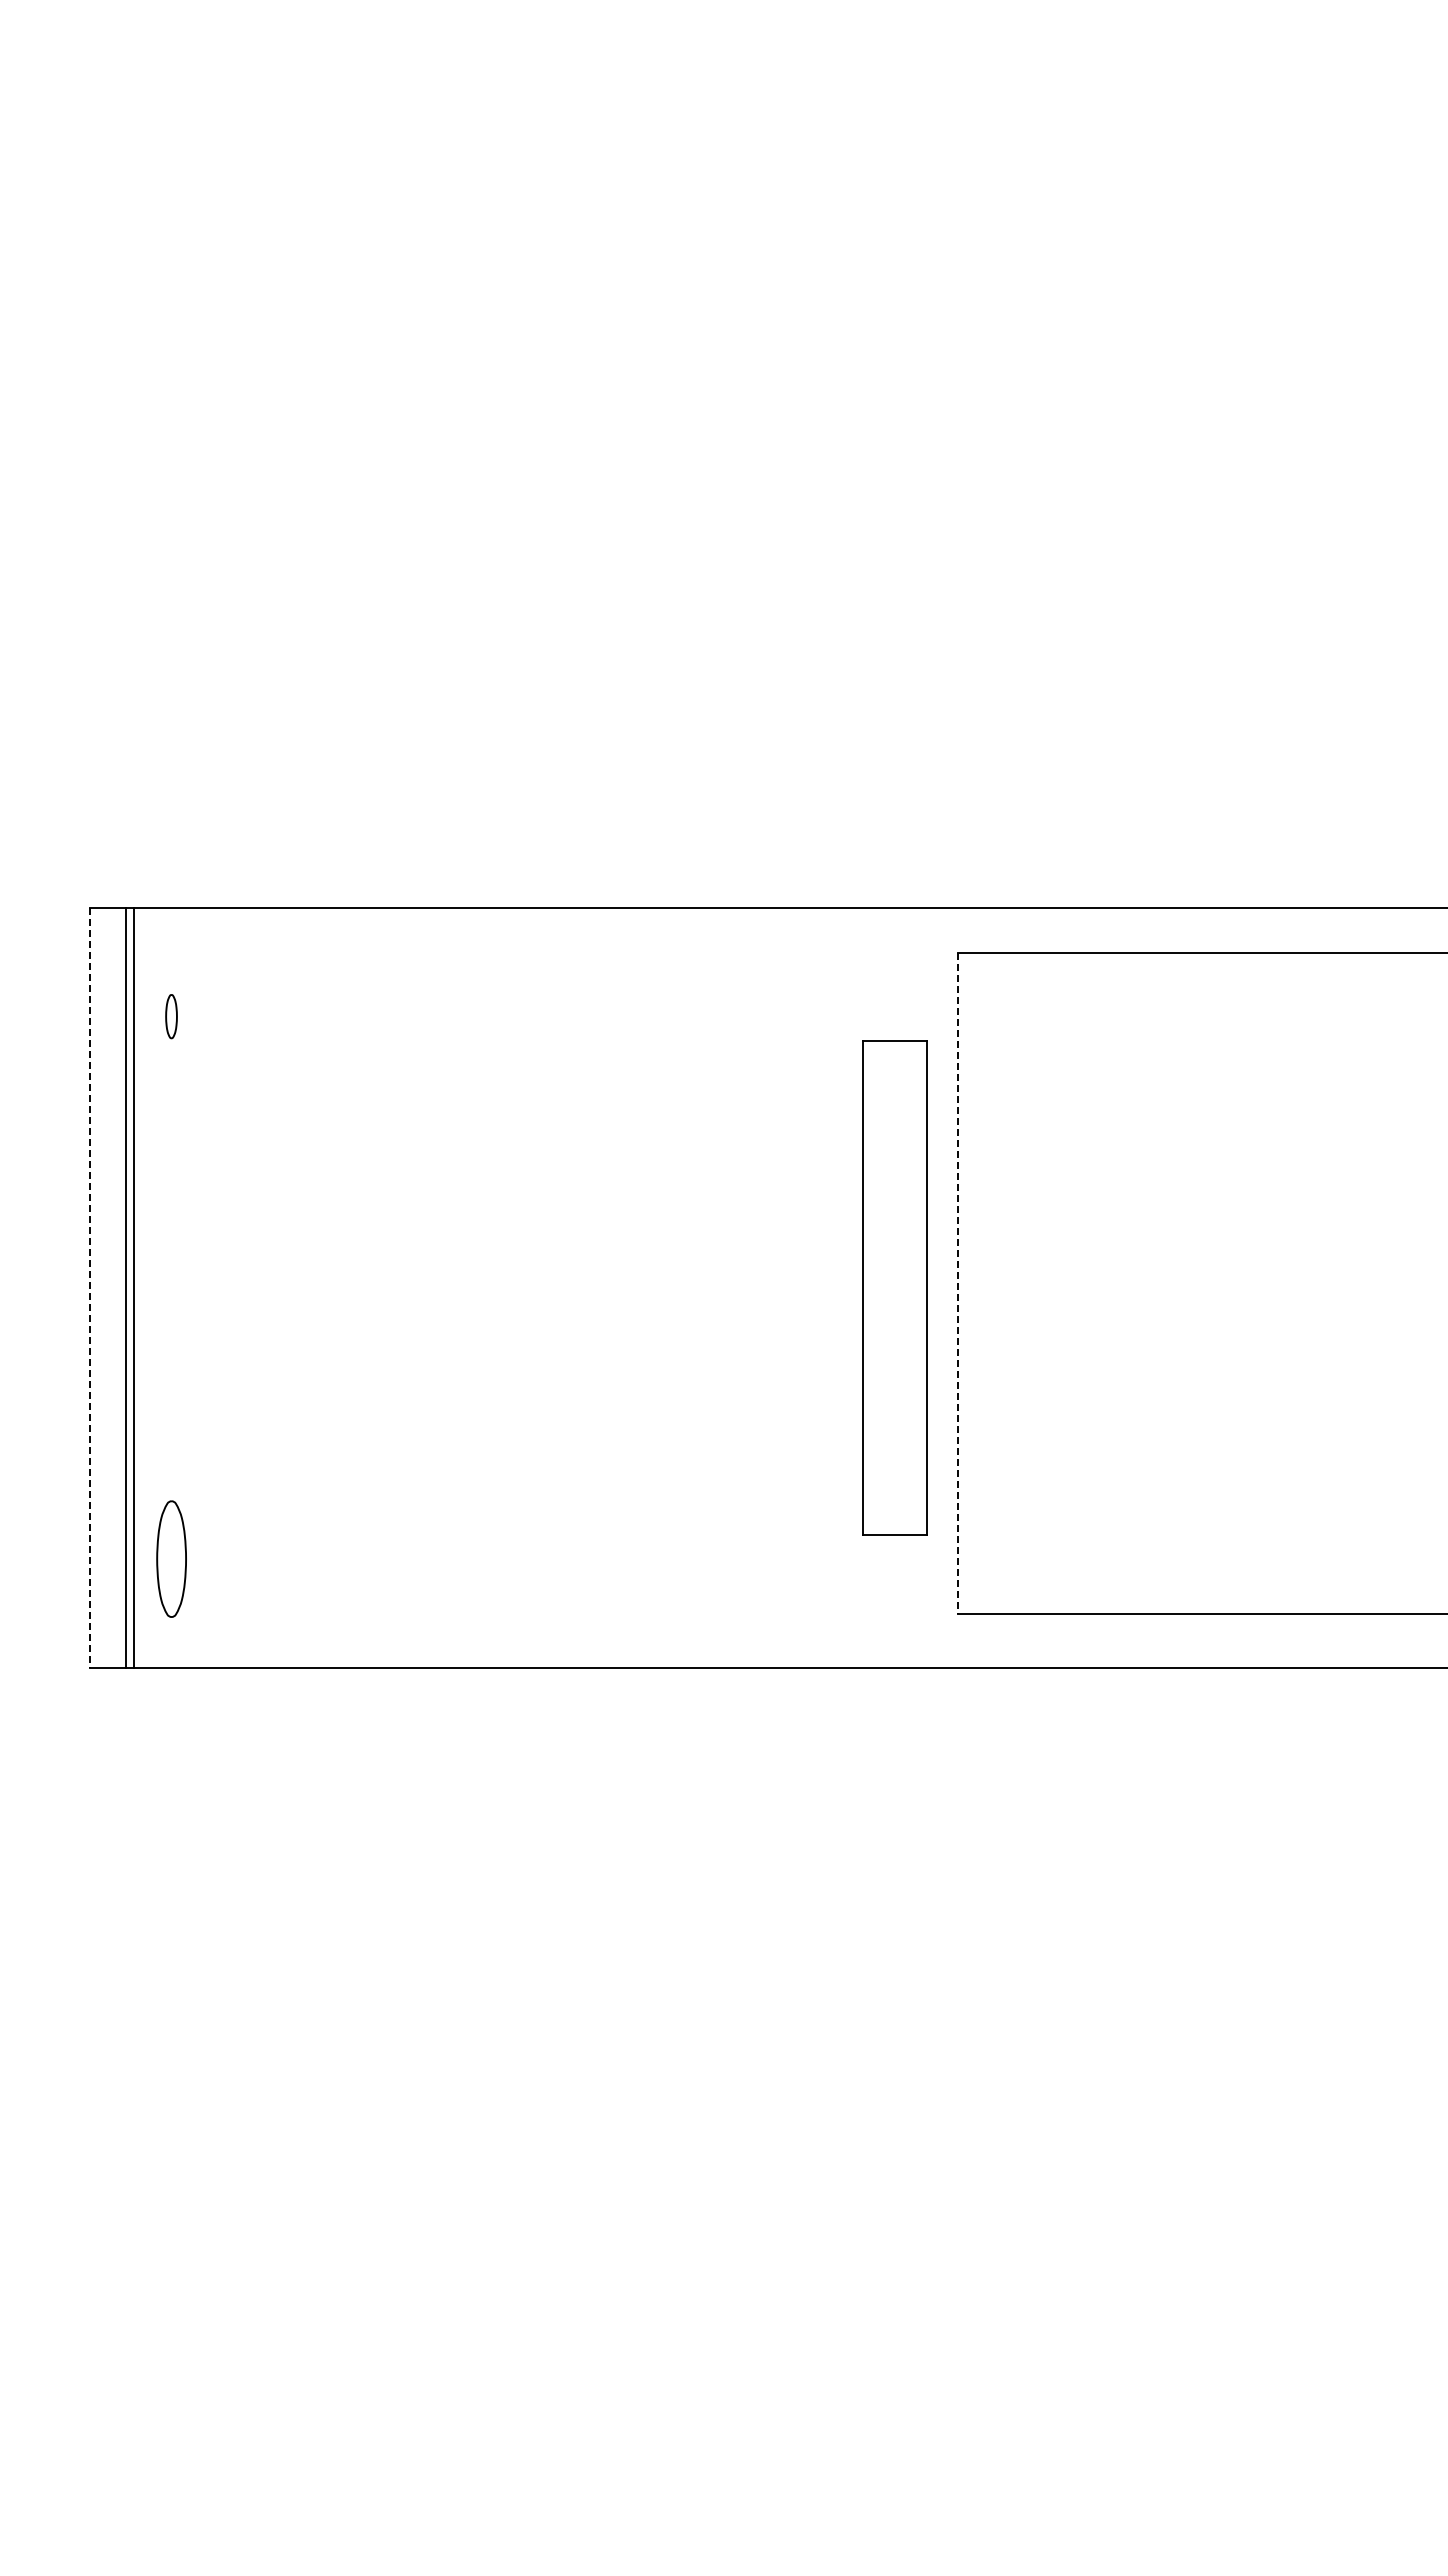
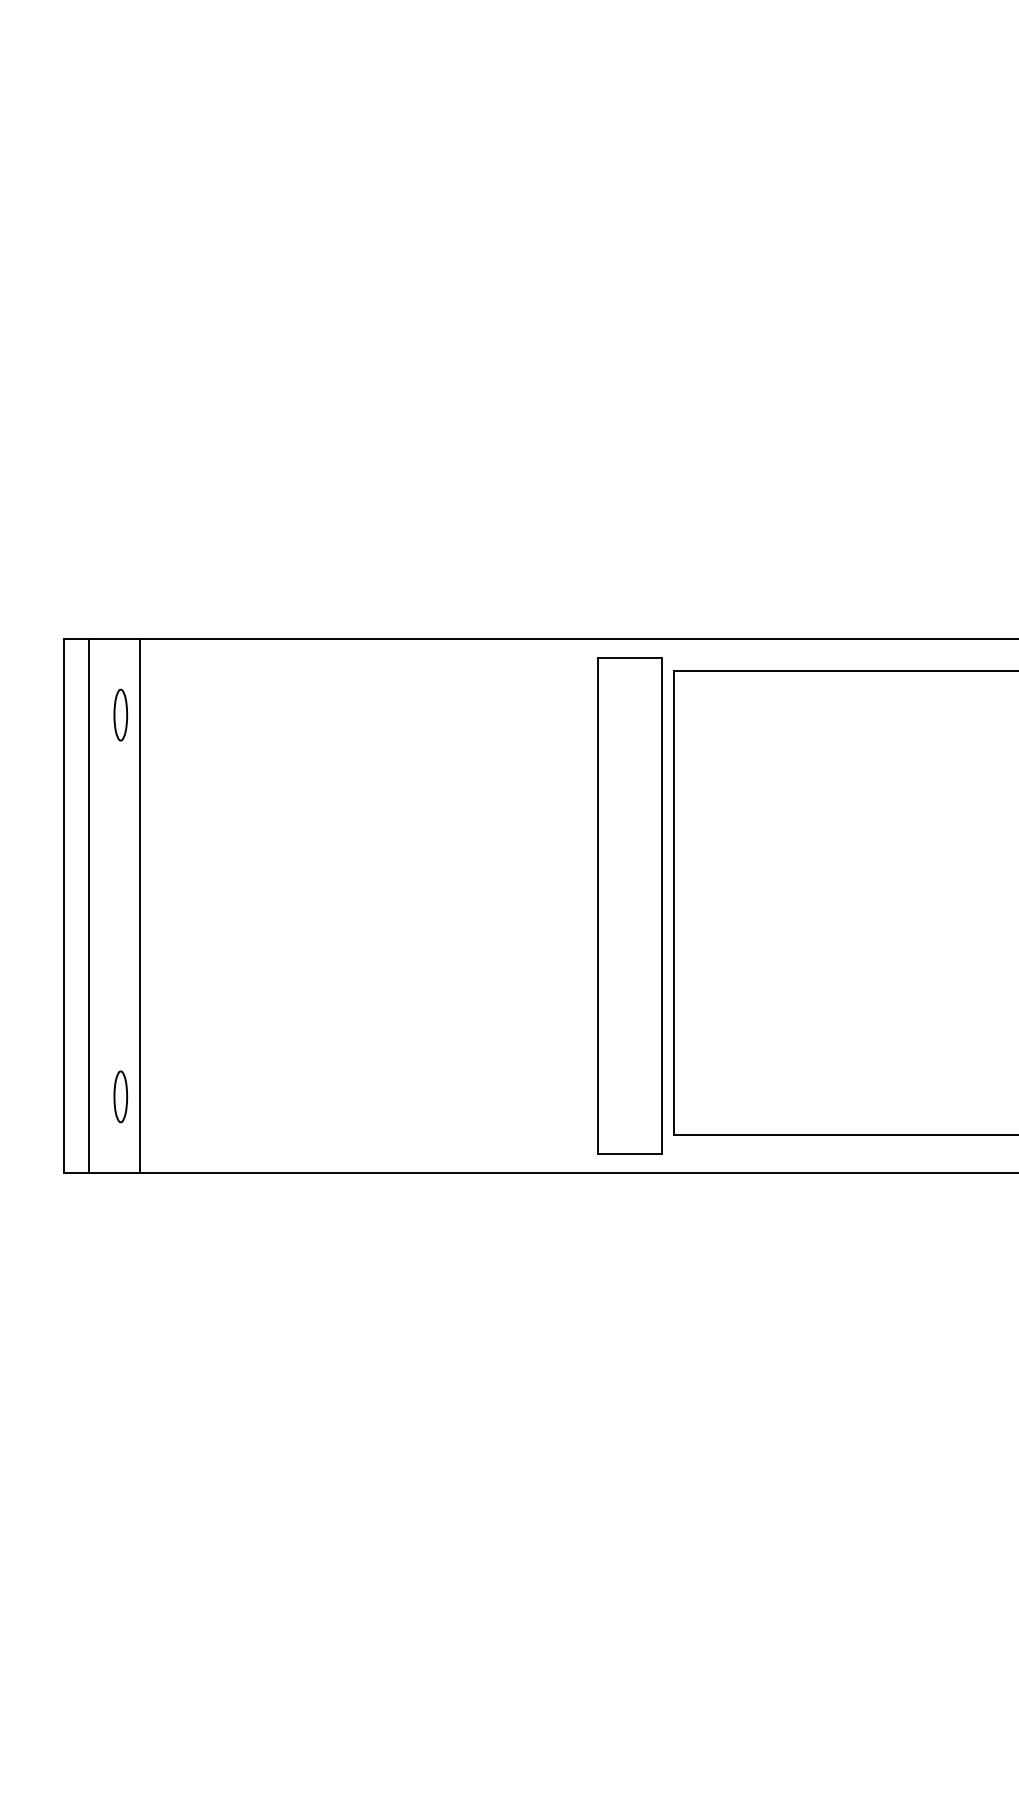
part: (171, 1016) -> (120, 714), size x1.67
line: (958, 1283) -> (674, 902), dashed -> solid
line: (90, 1287) -> (63, 905), dashed -> solid
line: (133, 1287) -> (139, 905), moved
part: (894, 1287) -> (629, 905), size x1.43
part: (171, 1559) -> (120, 1097), size x0.62

